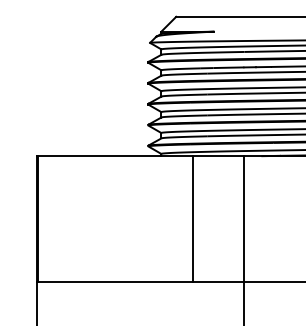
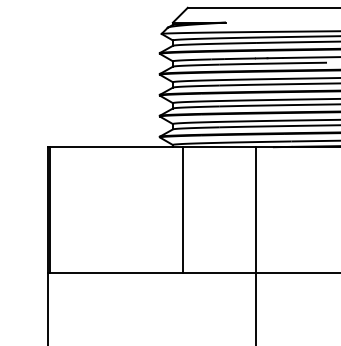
line: (192, 218) -> (182, 209), moved

